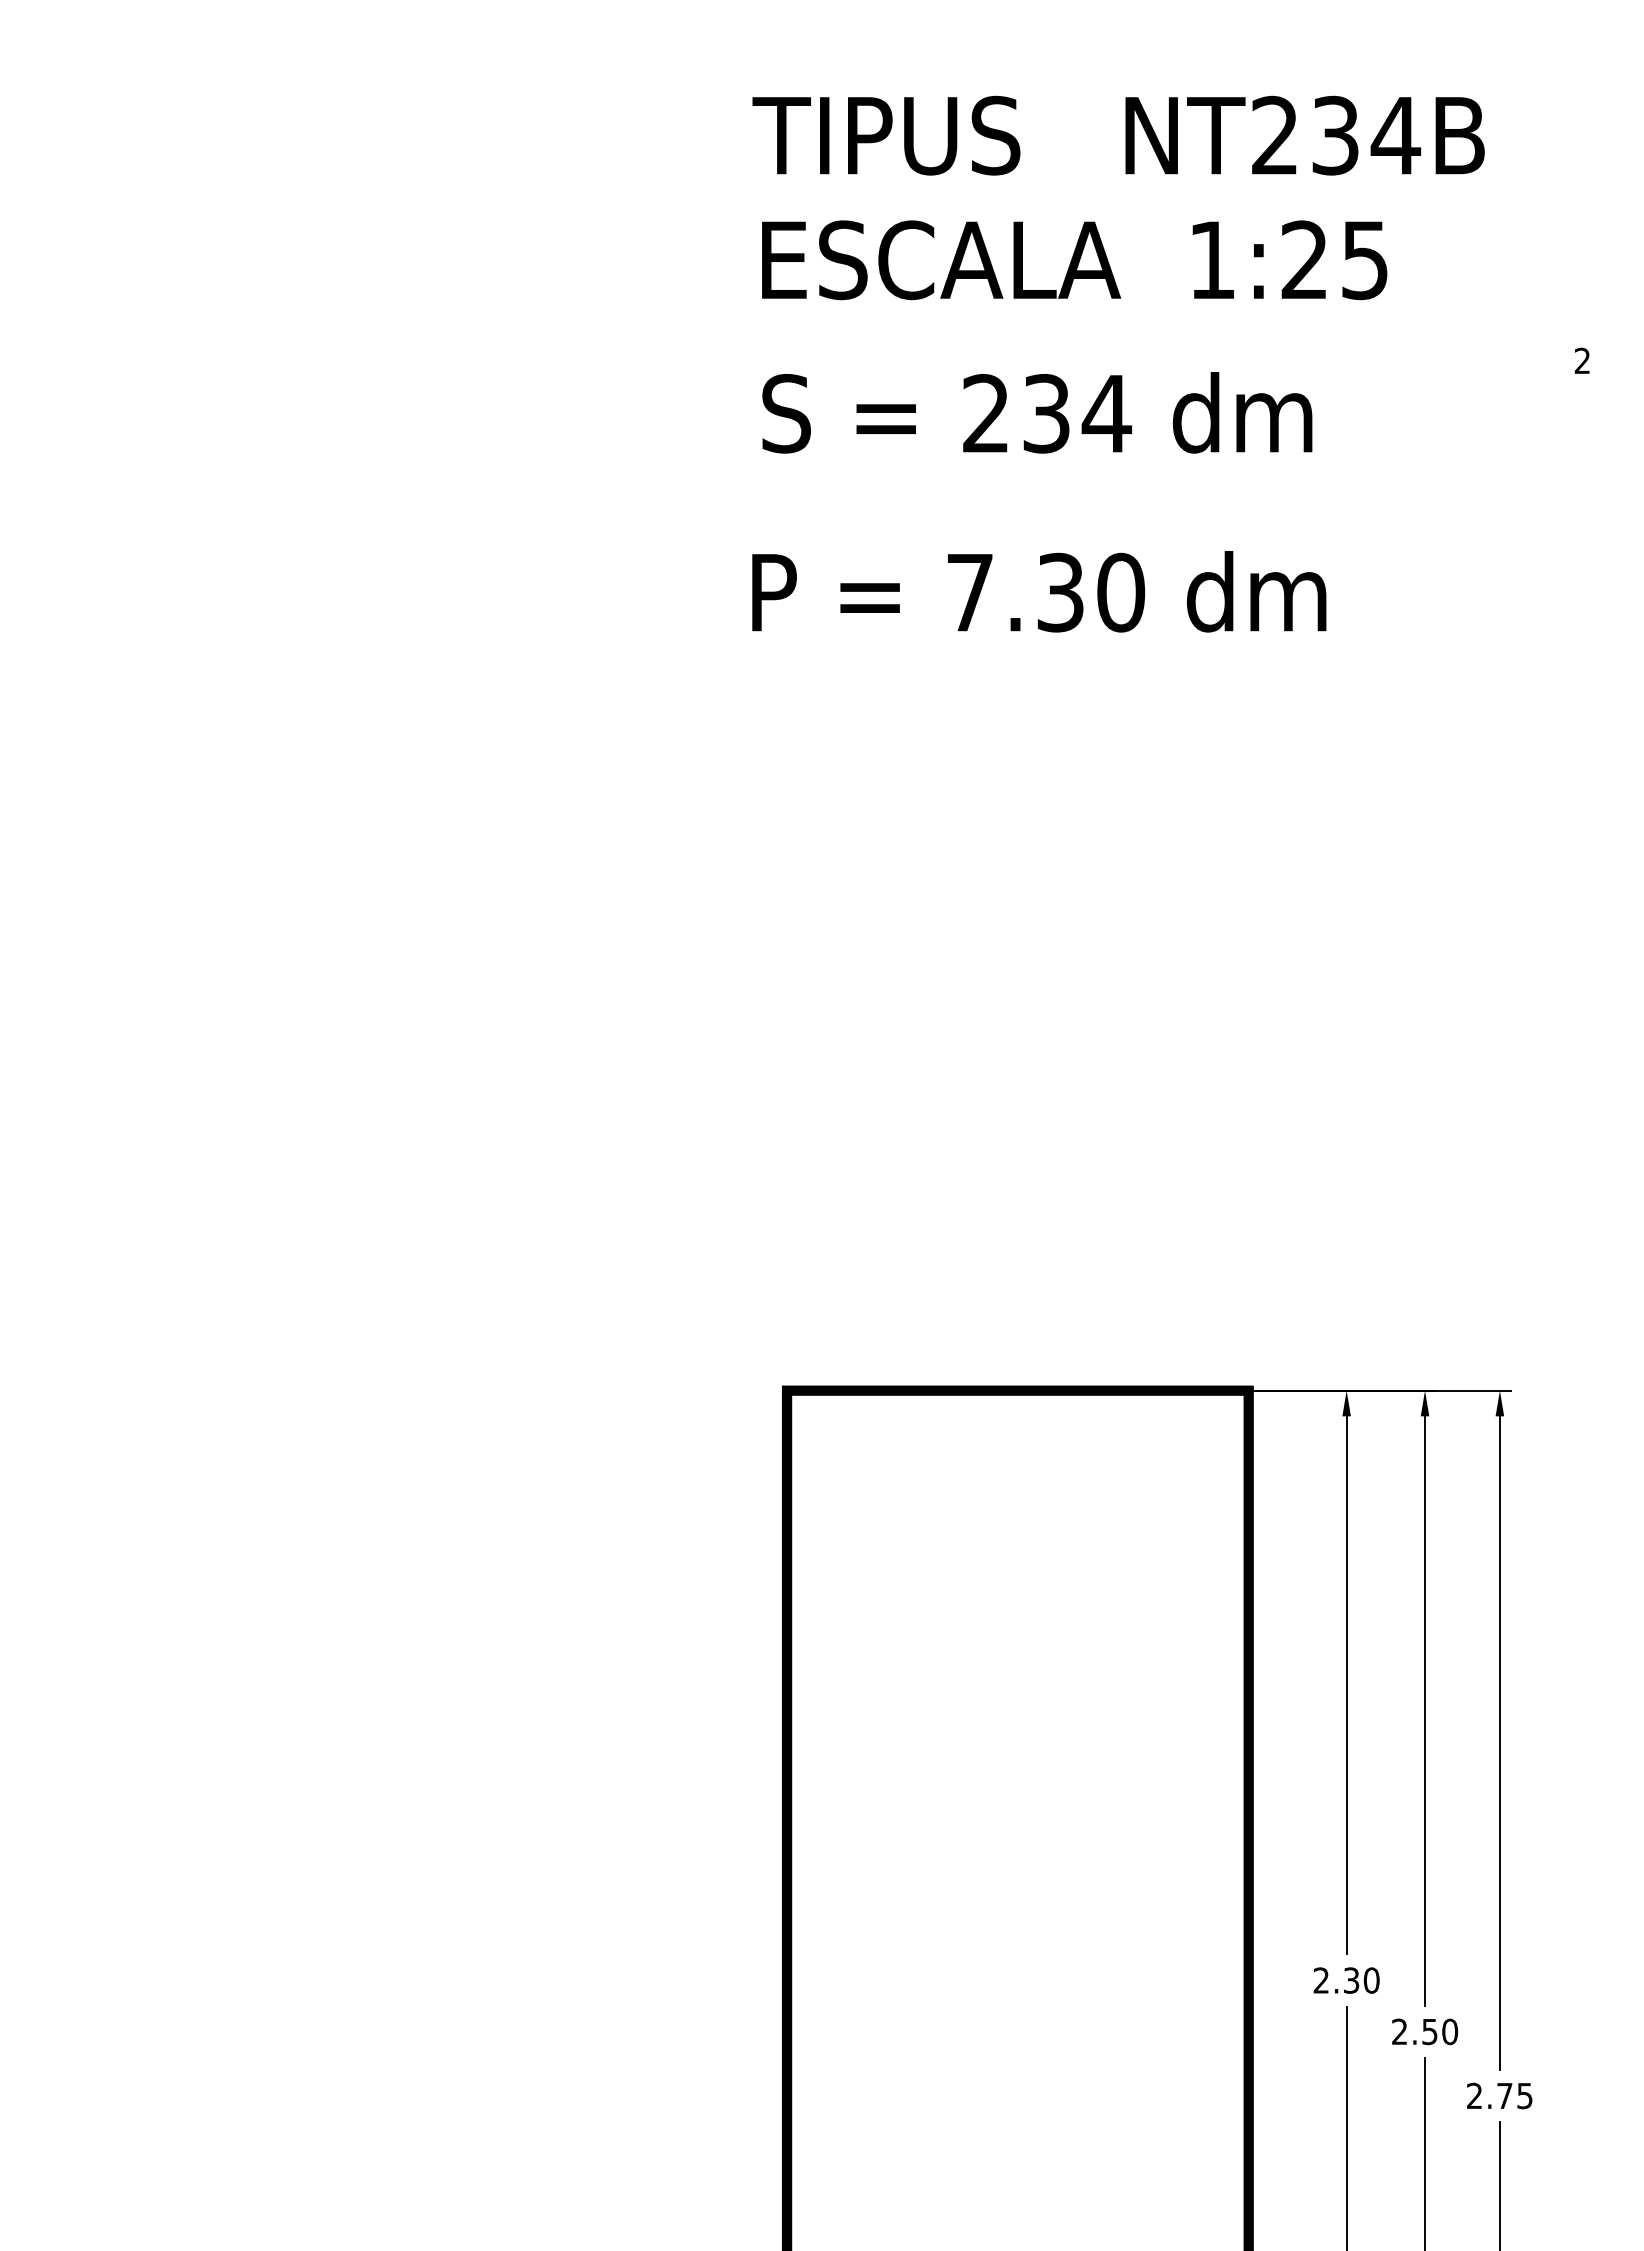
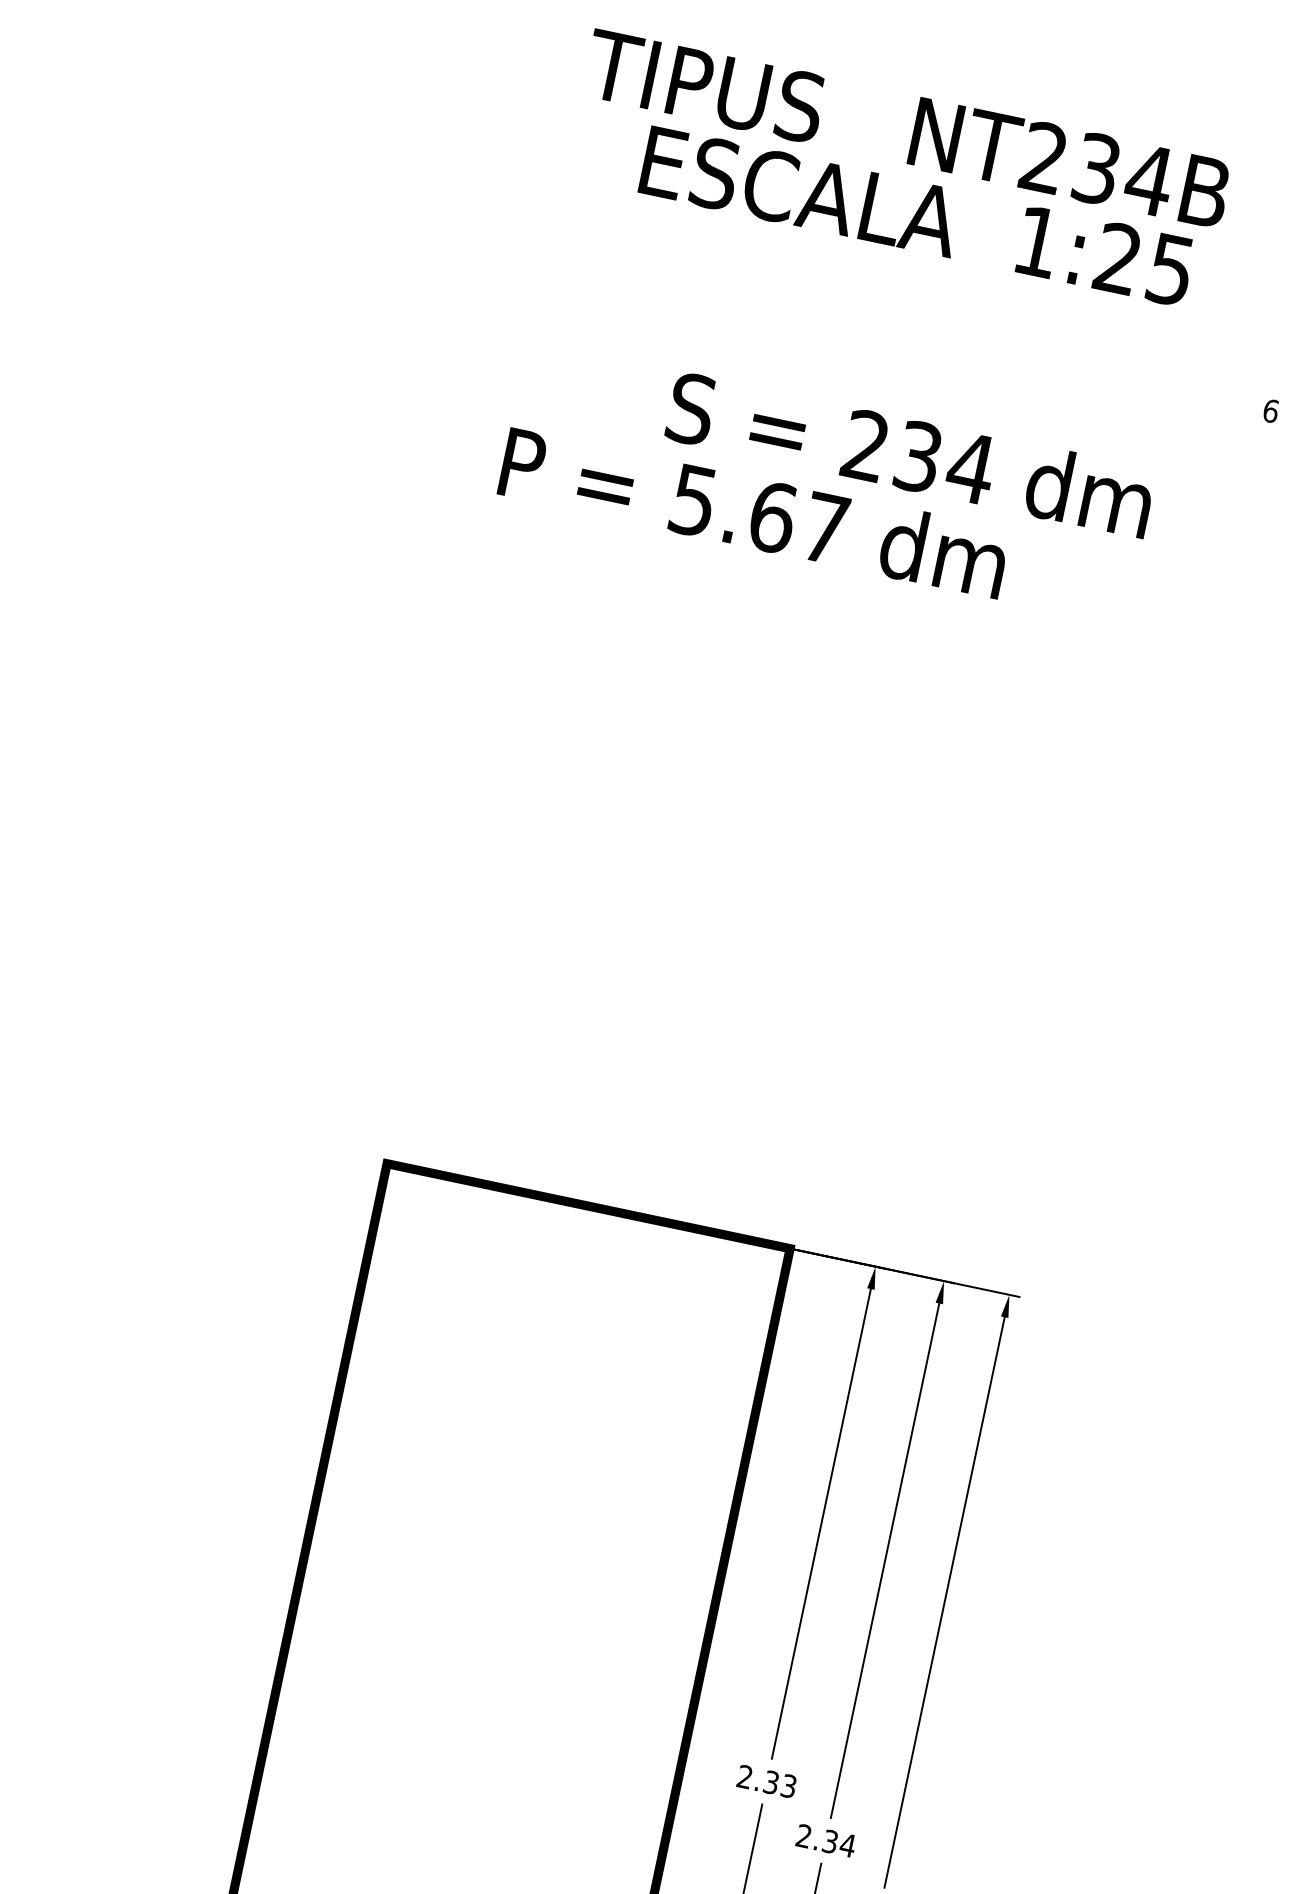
text: (1074, 260) -> (917, 216), moved
text: (1582, 360) -> (1271, 410), 2 -> 6
text: (1037, 412) -> (910, 454), moved
text: (1046, 592) -> (760, 514), 7.30 -> 5.67
text: (1371, 1980) -> (788, 1786), 2.30 -> 2.33
text: (1440, 2031) -> (839, 1843), 2.50 -> 2.34

